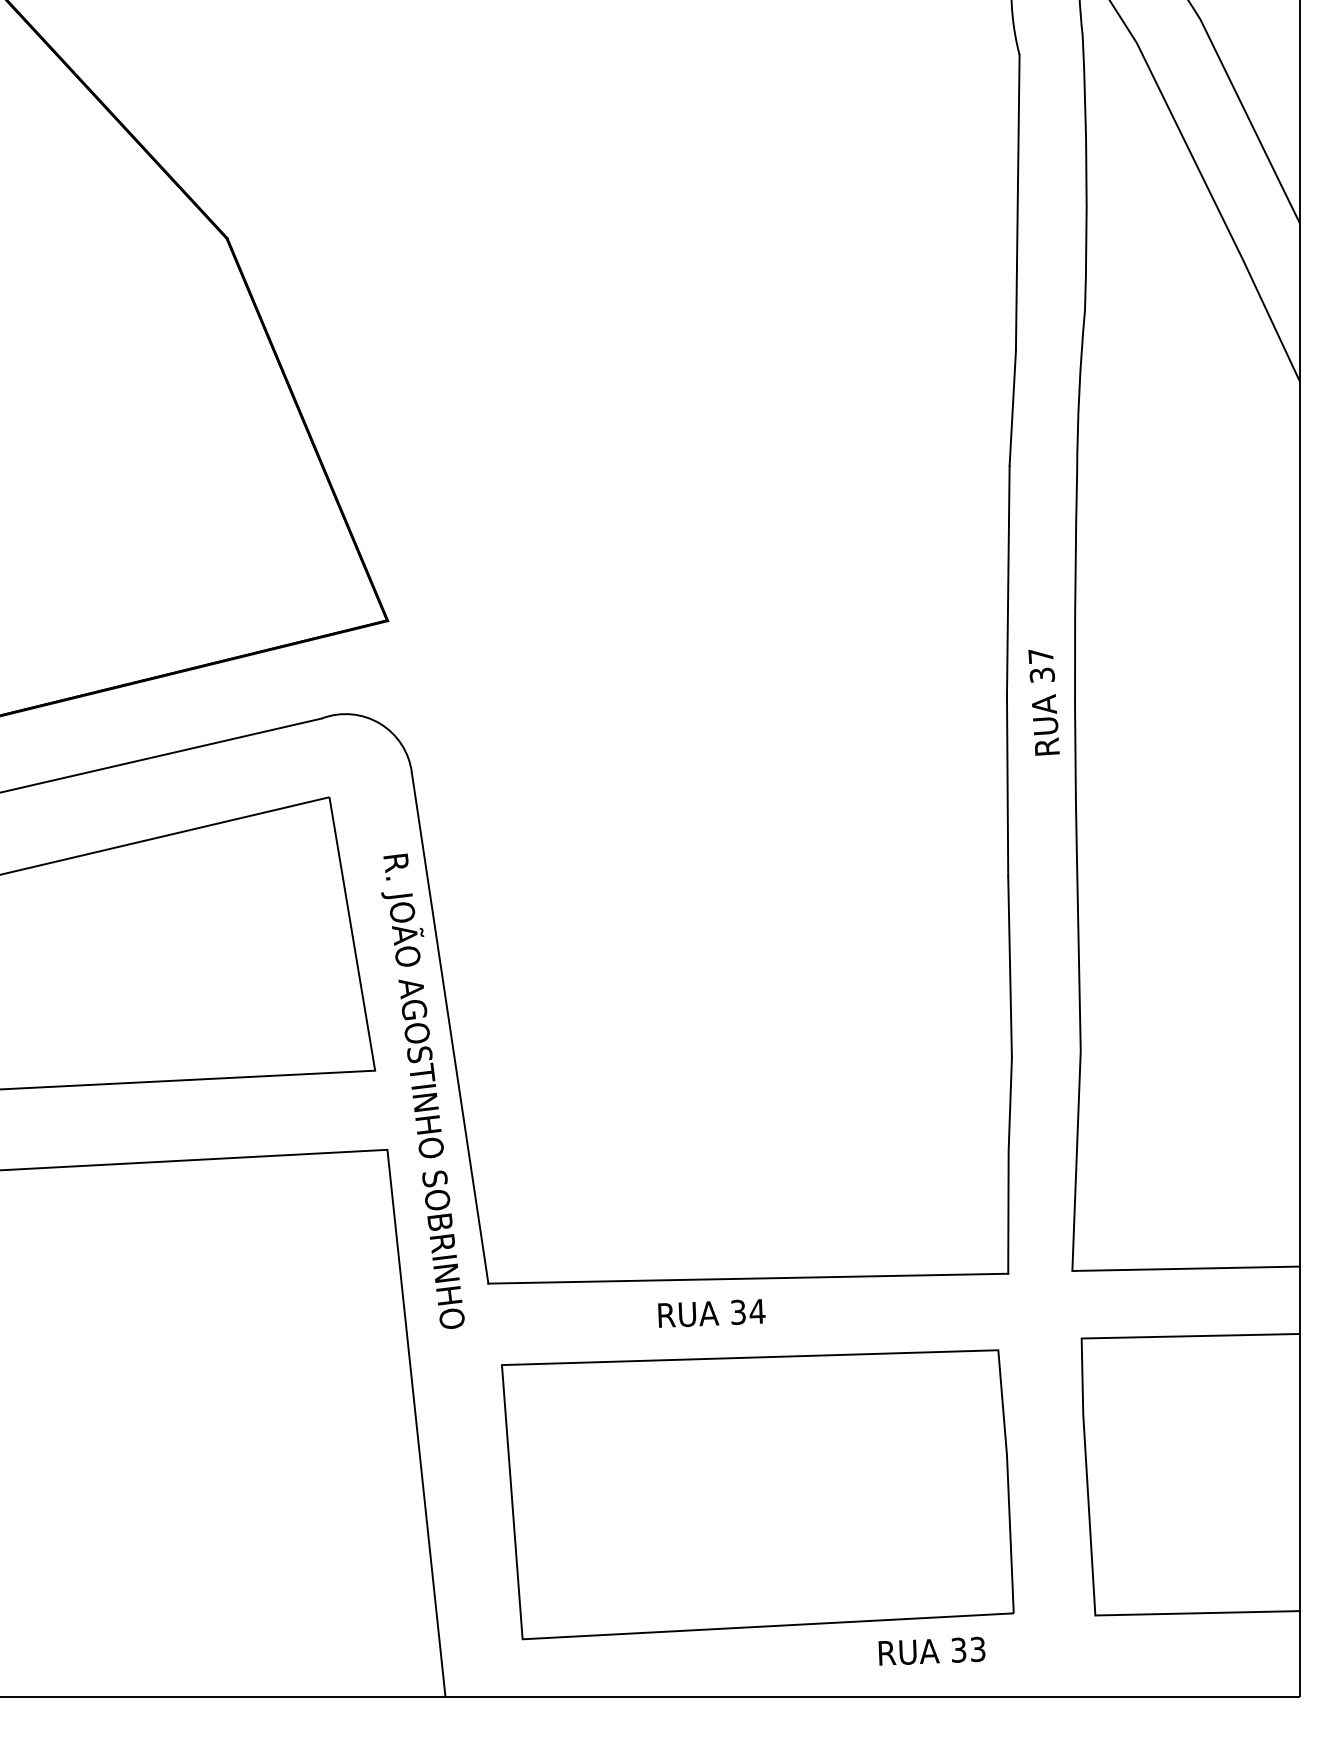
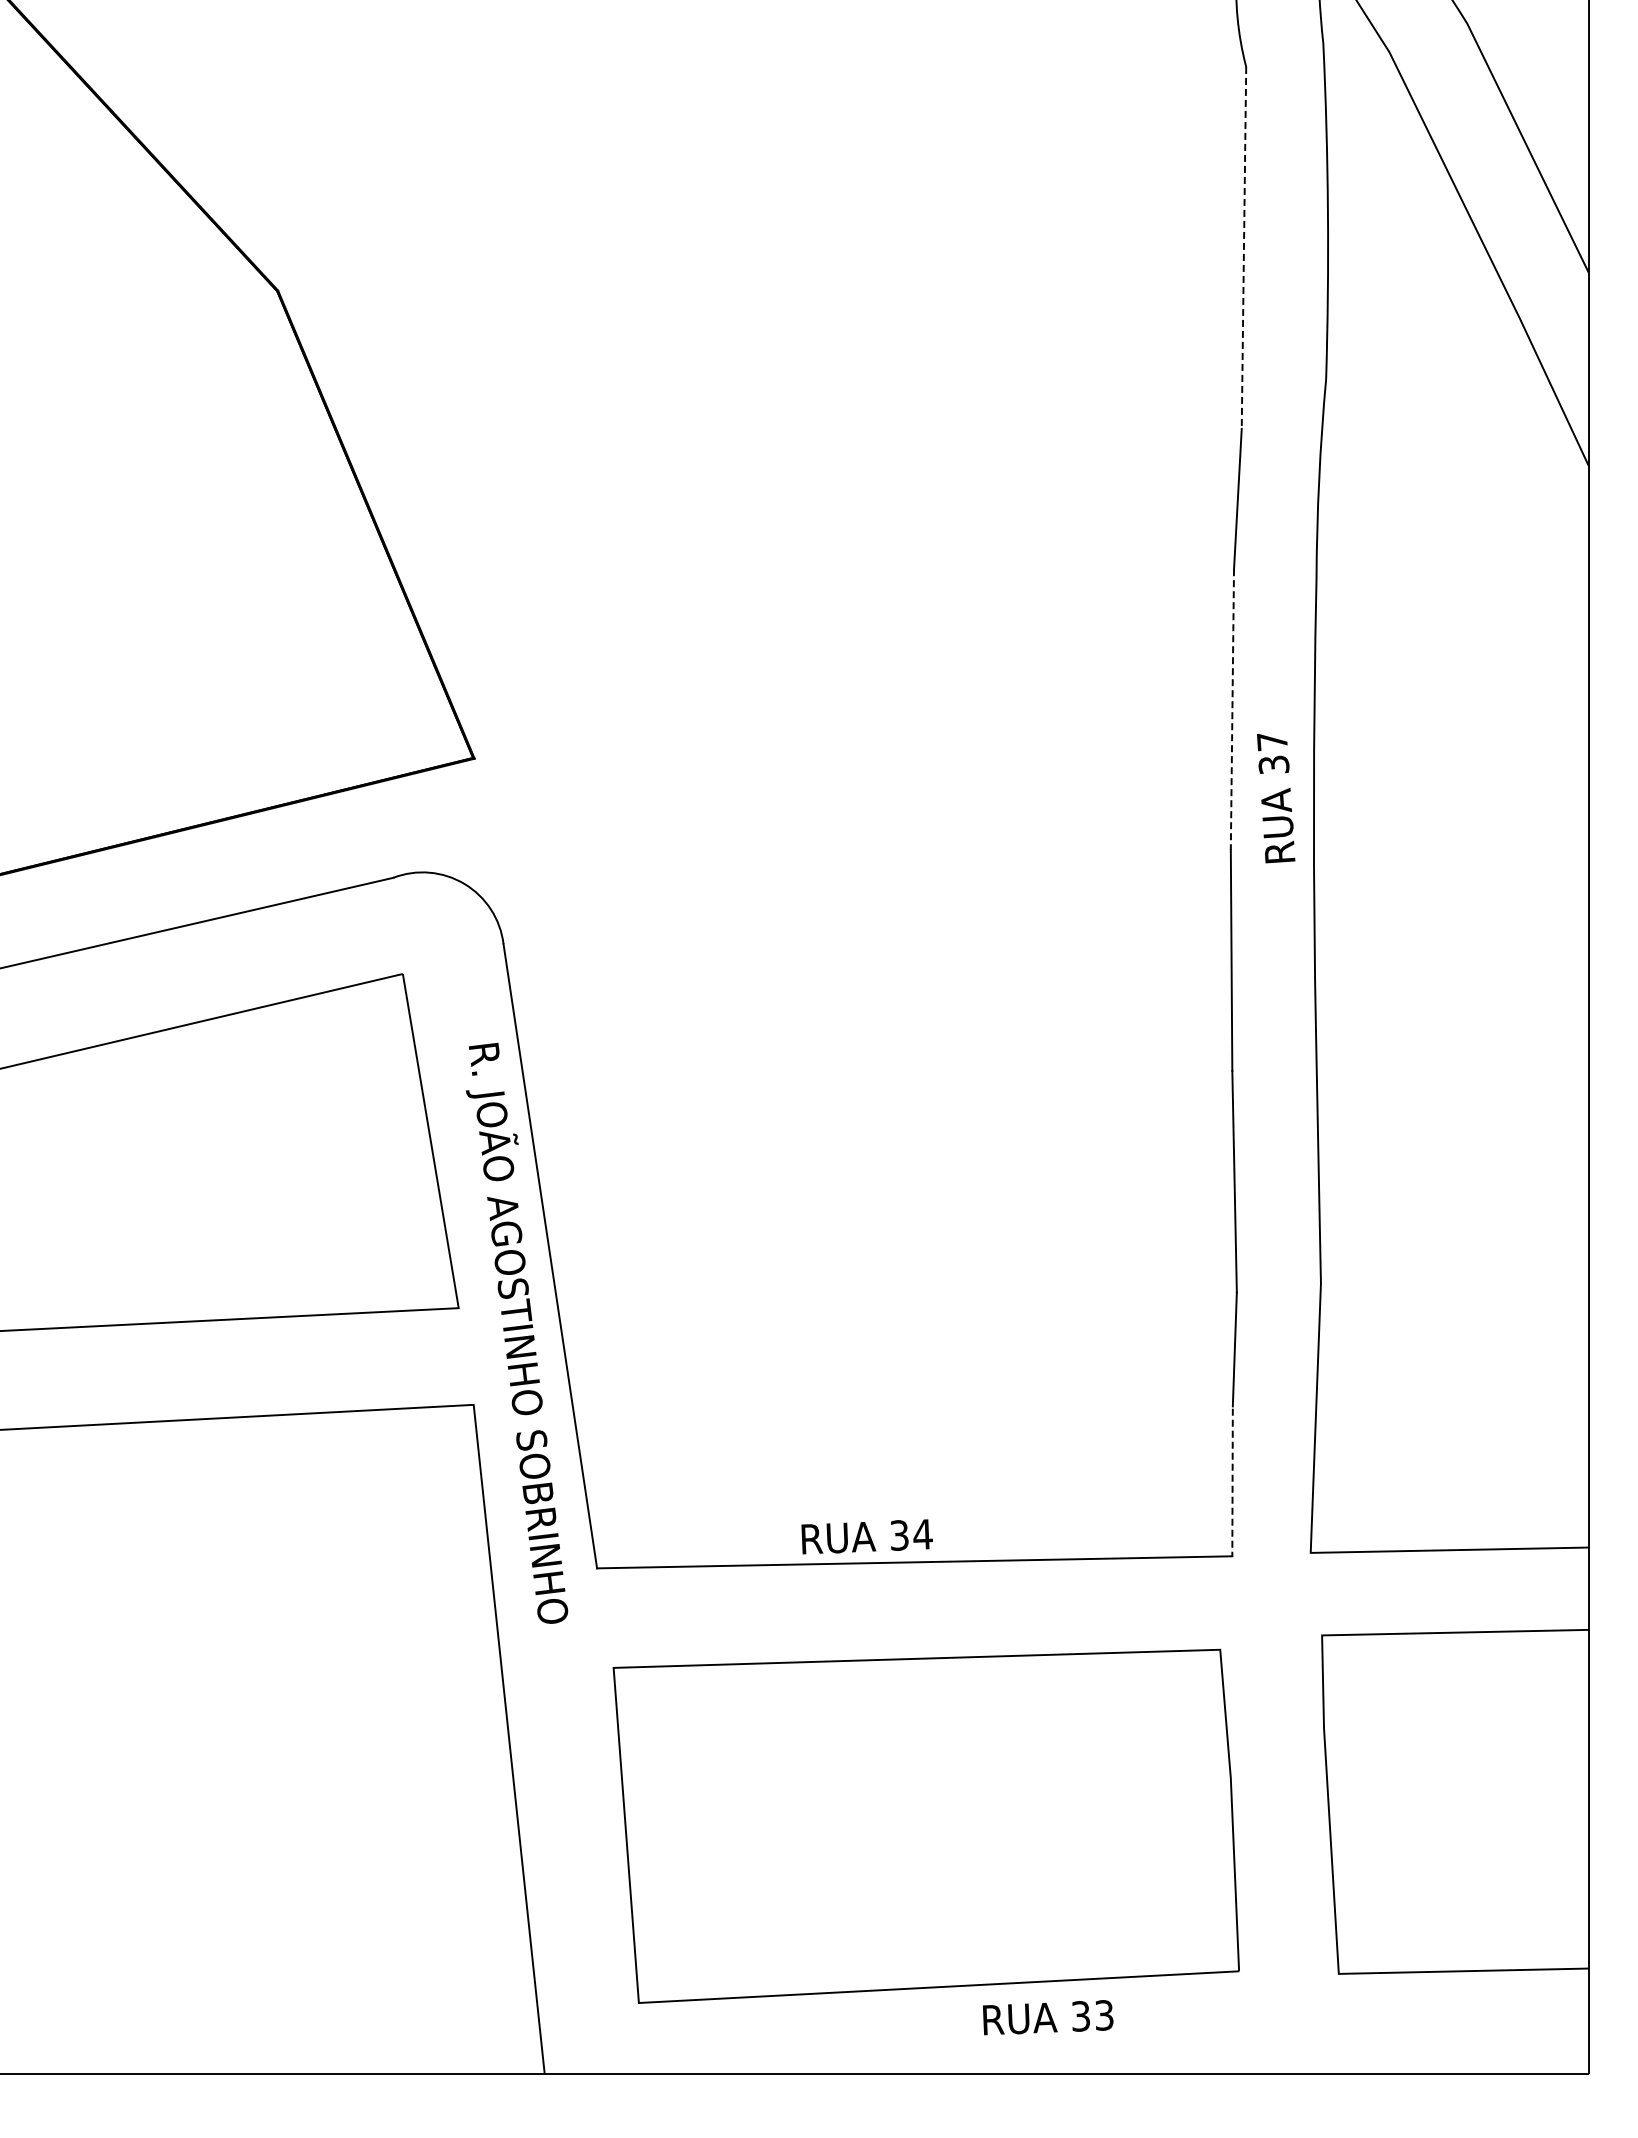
line: (1017, 202) -> (1243, 247), solid -> dashed
line: (1008, 581) -> (1232, 710), solid -> dashed
text: (1044, 702) -> (1276, 798), moved
line: (1008, 1213) -> (1232, 1482), solid -> dashed
text: (711, 1313) -> (866, 1536), moved
text: (932, 1651) -> (1048, 2017), moved

